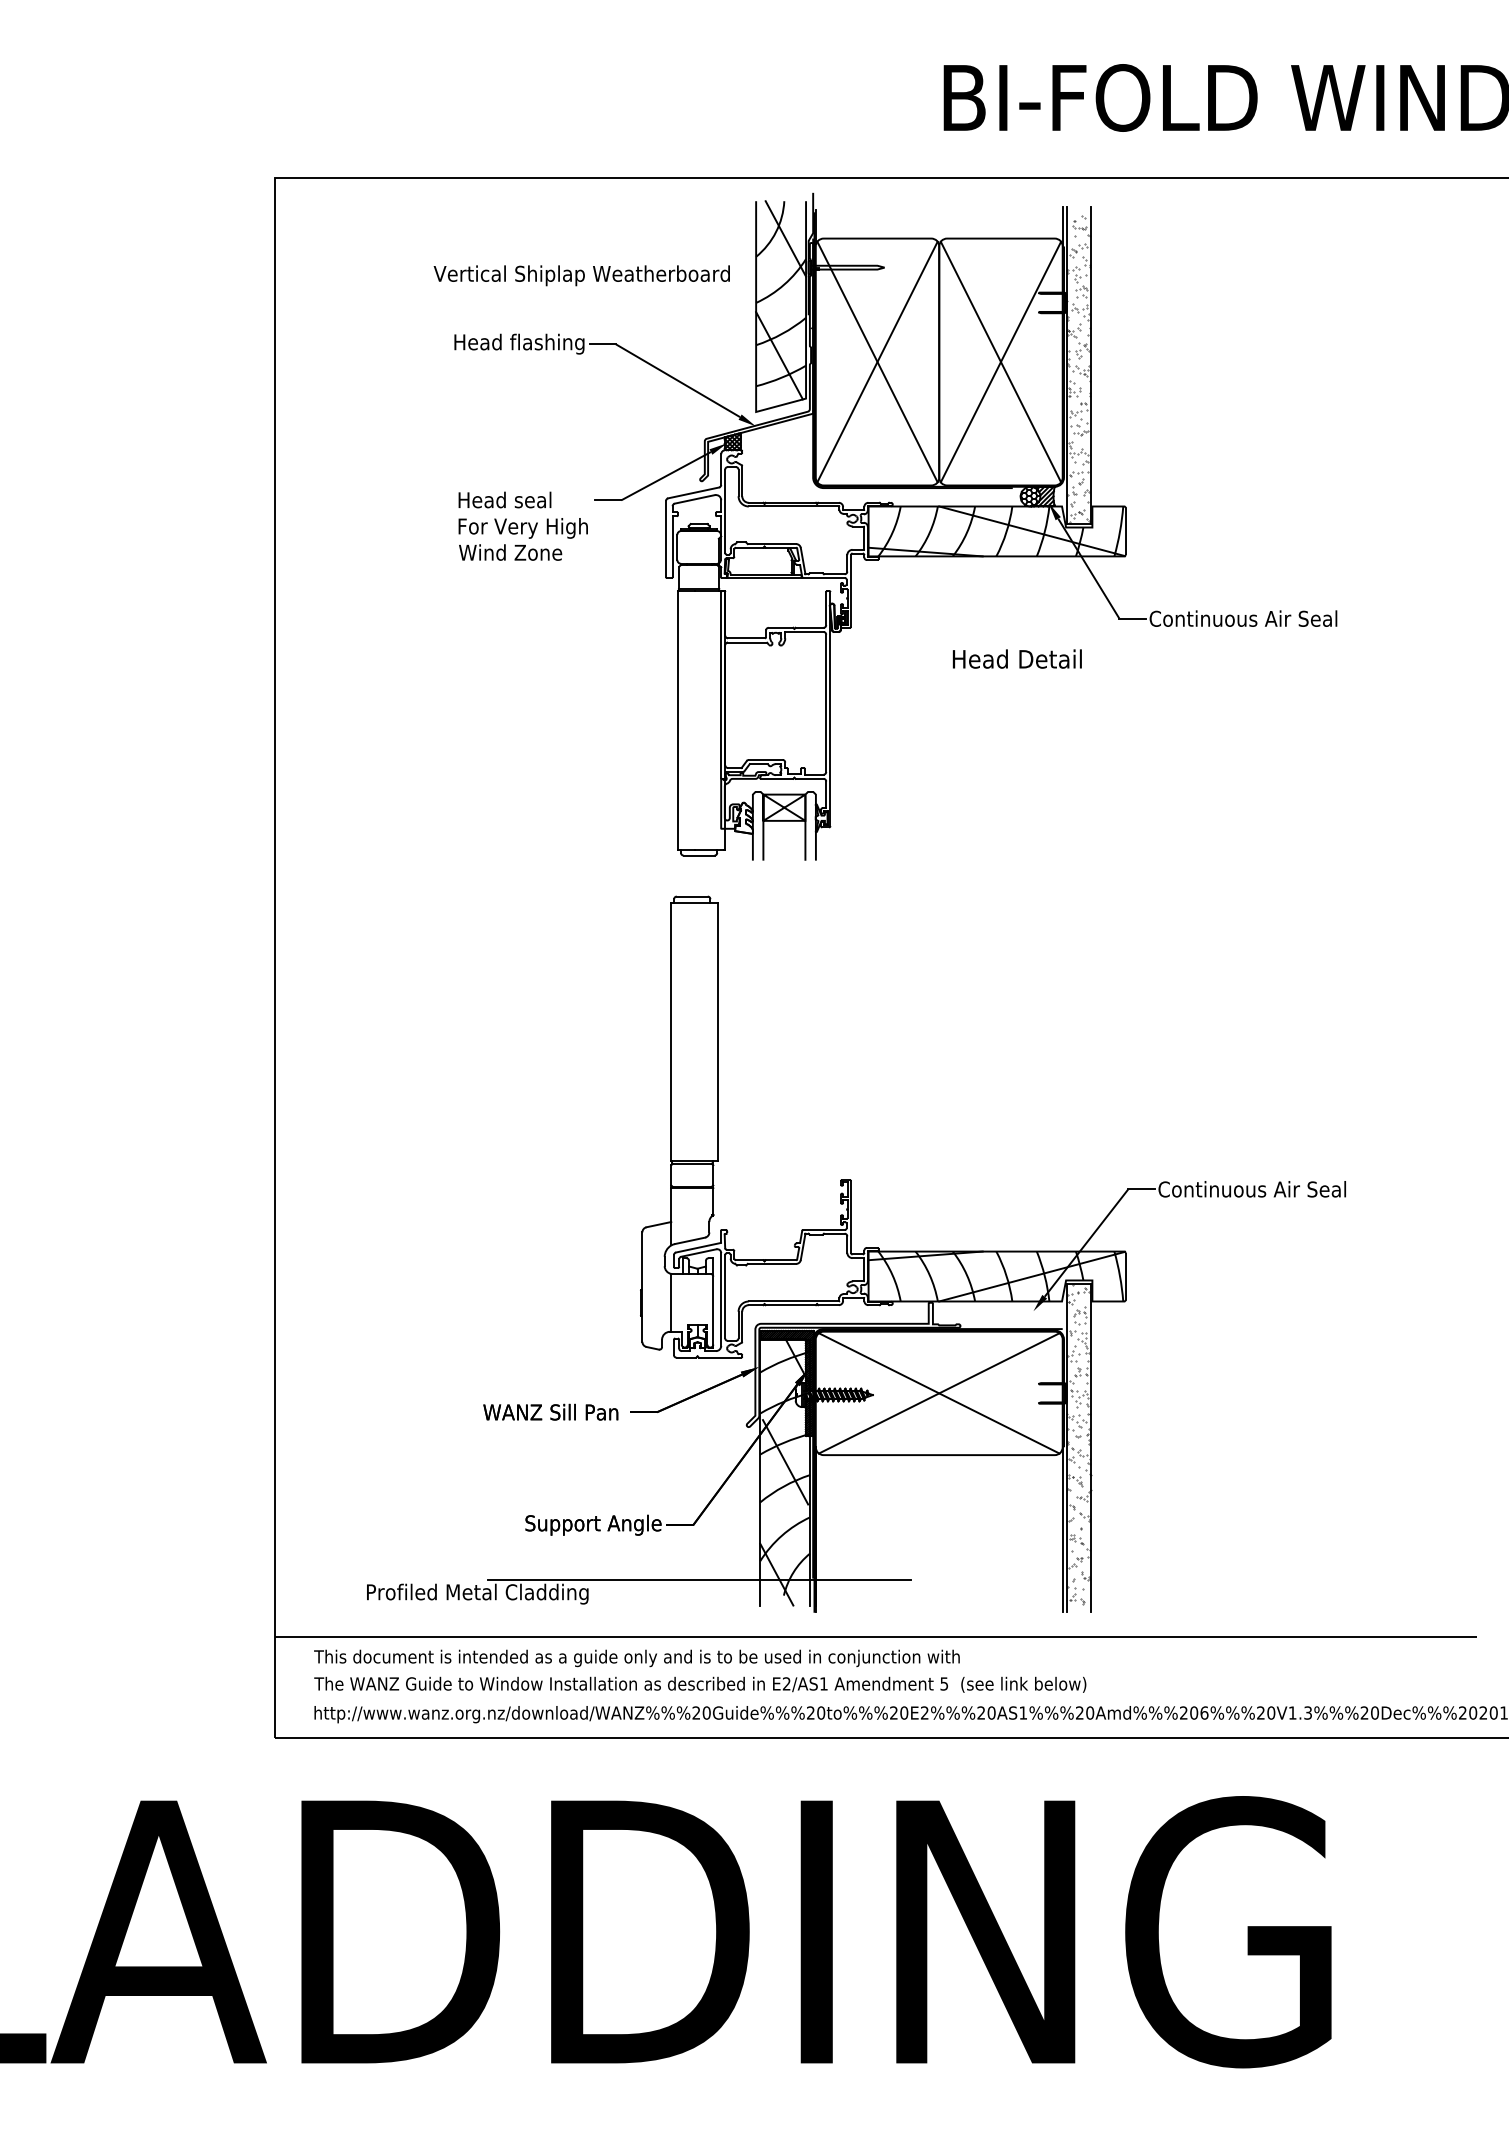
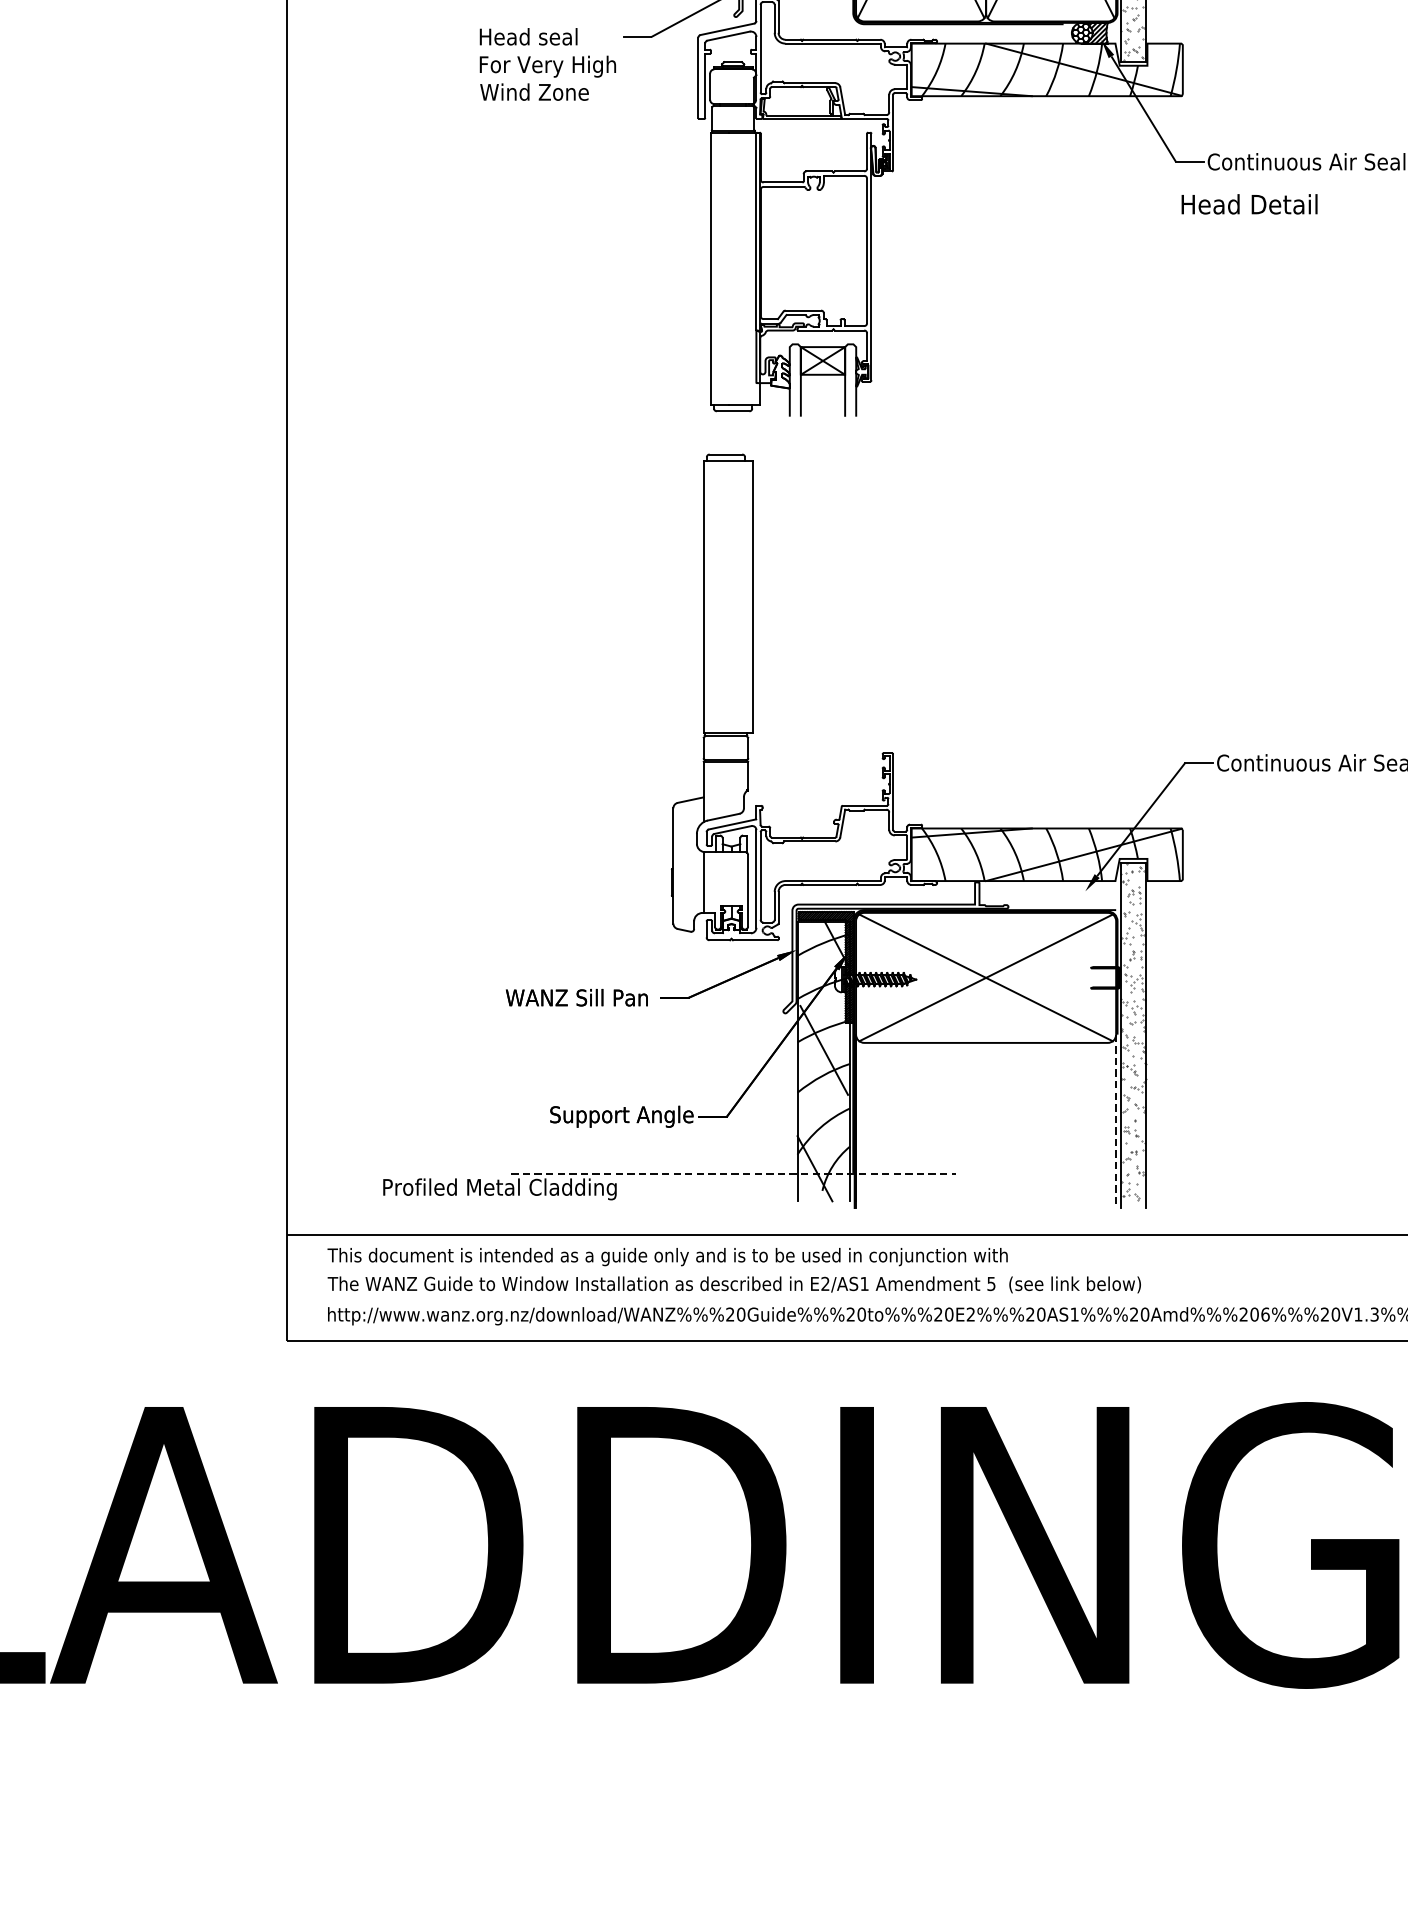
text: (1016, 658) -> (1248, 203), moved
line: (1062, 1530) -> (1115, 1122), solid -> dashed
line: (700, 1579) -> (734, 1173), solid -> dashed

